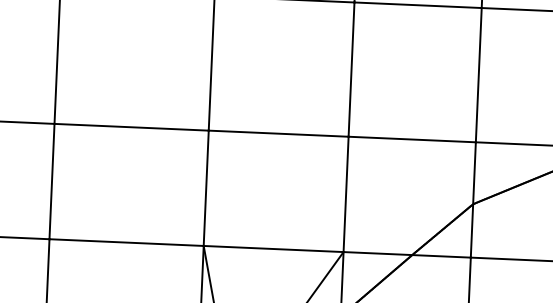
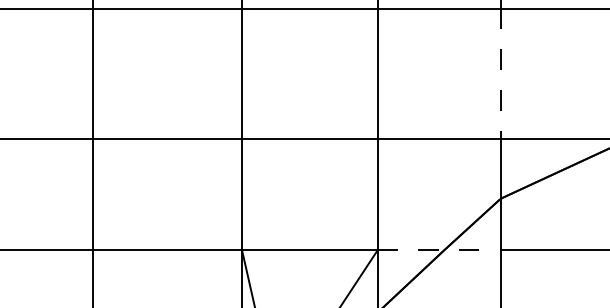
line: (478, 75) -> (500, 74), solid -> dashed
line: (407, 254) -> (439, 250), solid -> dashed

